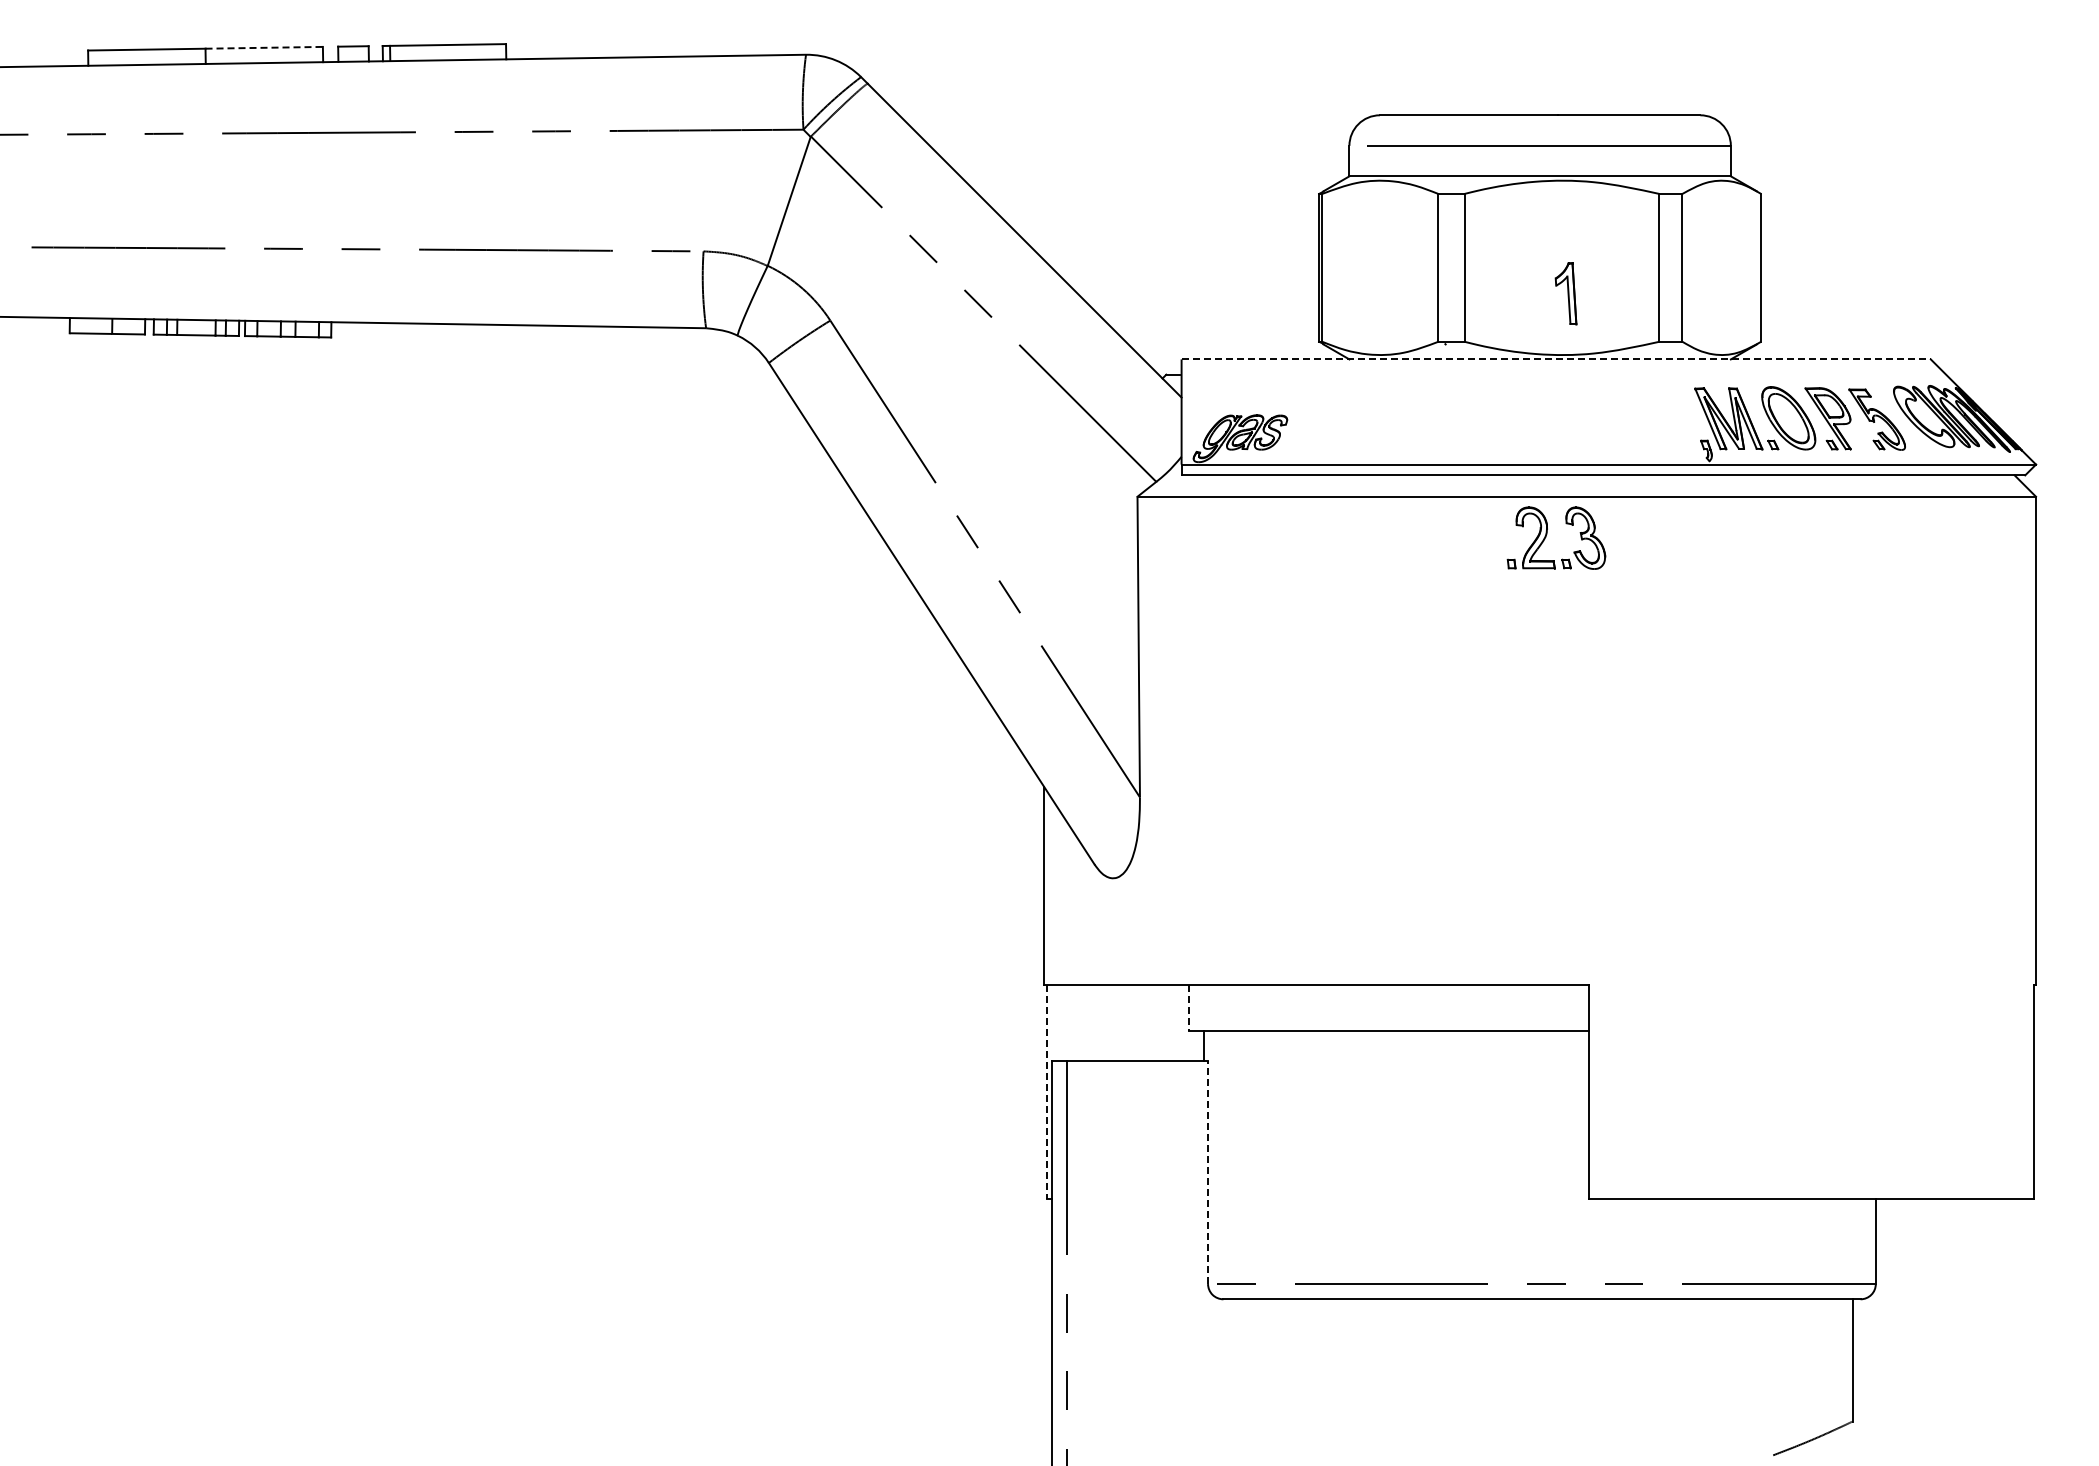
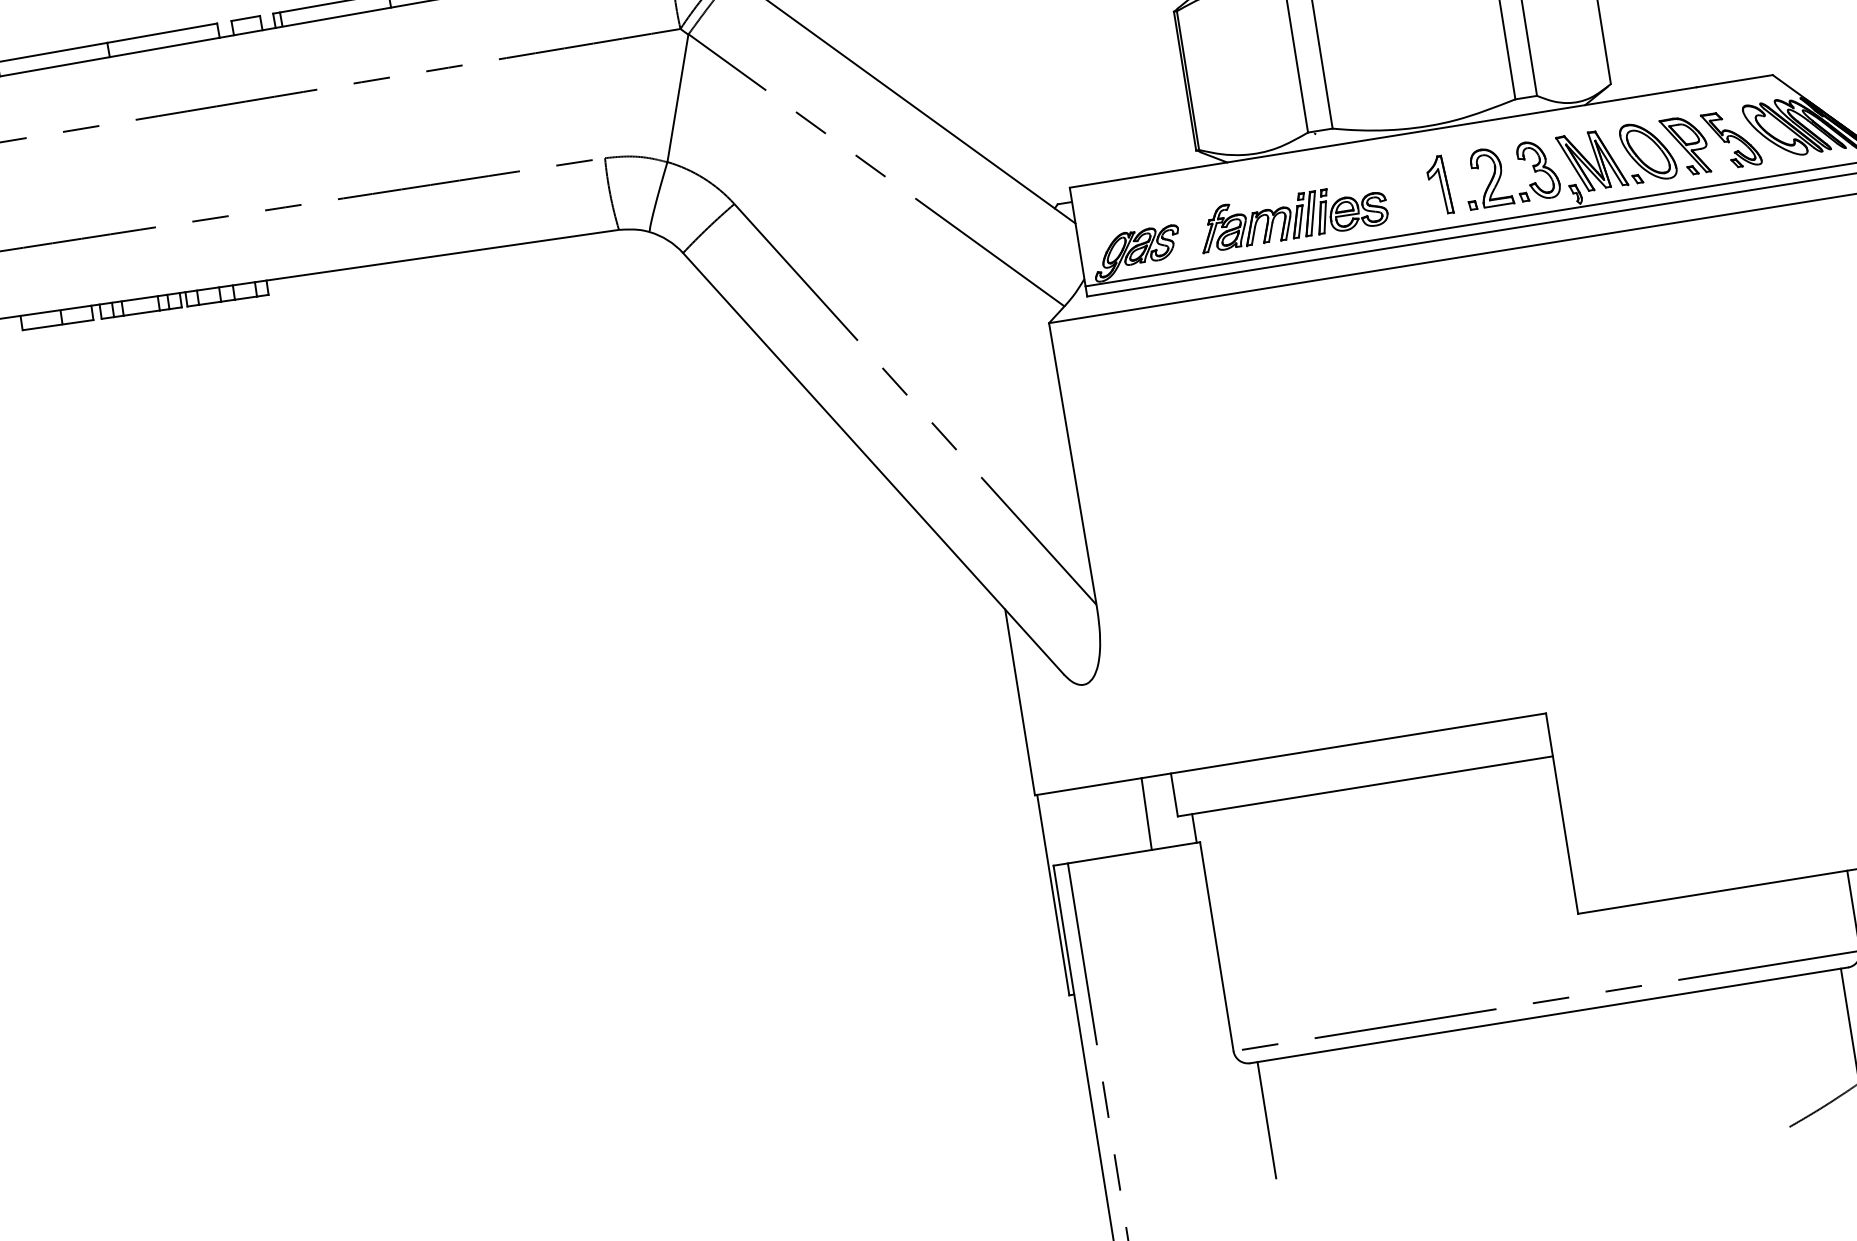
line: (264, 47) -> (162, 32), dashed -> solid
part: (1565, 293) -> (1438, 185), moved
line: (1556, 359) -> (1421, 131), dashed -> solid
part: (1408, 426) -> (1292, 216), added
part: (1547, 534) -> (1502, 172), moved
line: (1189, 1007) -> (1174, 794), dashed -> solid
line: (1156, 1023) -> (1146, 814), added
line: (1046, 1091) -> (1053, 894), dashed -> solid
line: (1208, 1172) -> (1217, 946), dashed -> solid
line: (1231, 1361) -> (1267, 1120), added

